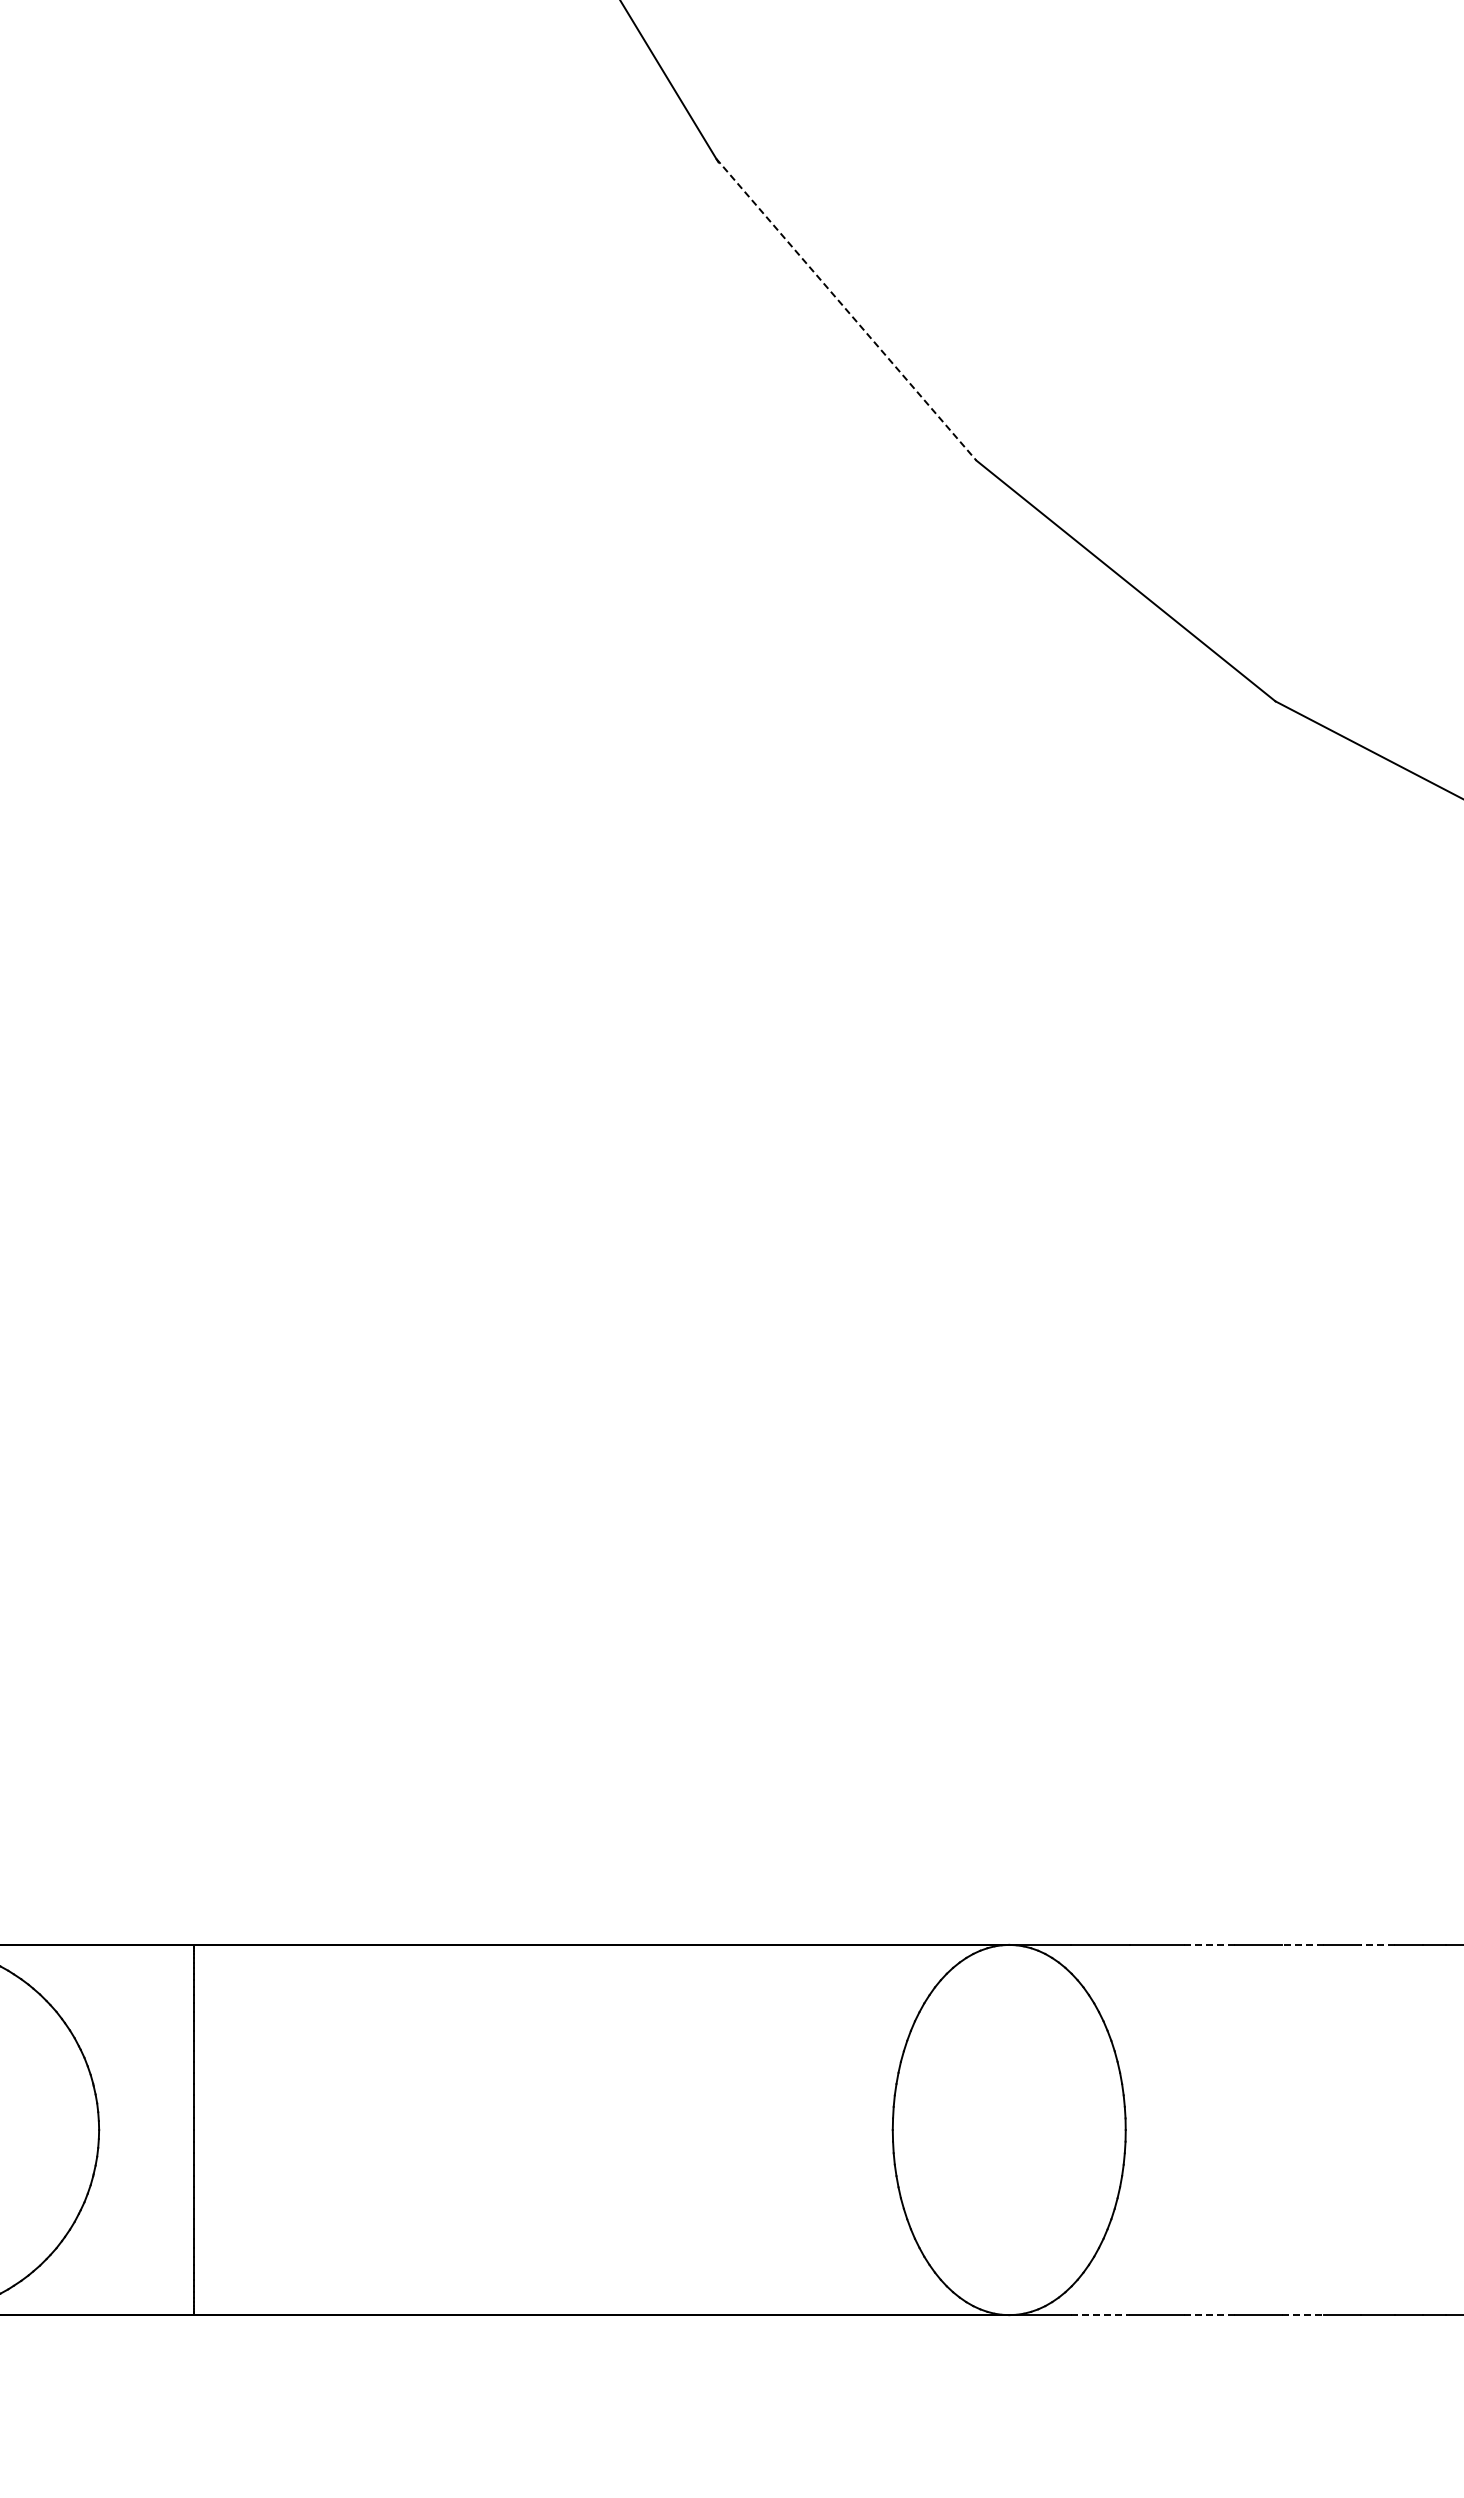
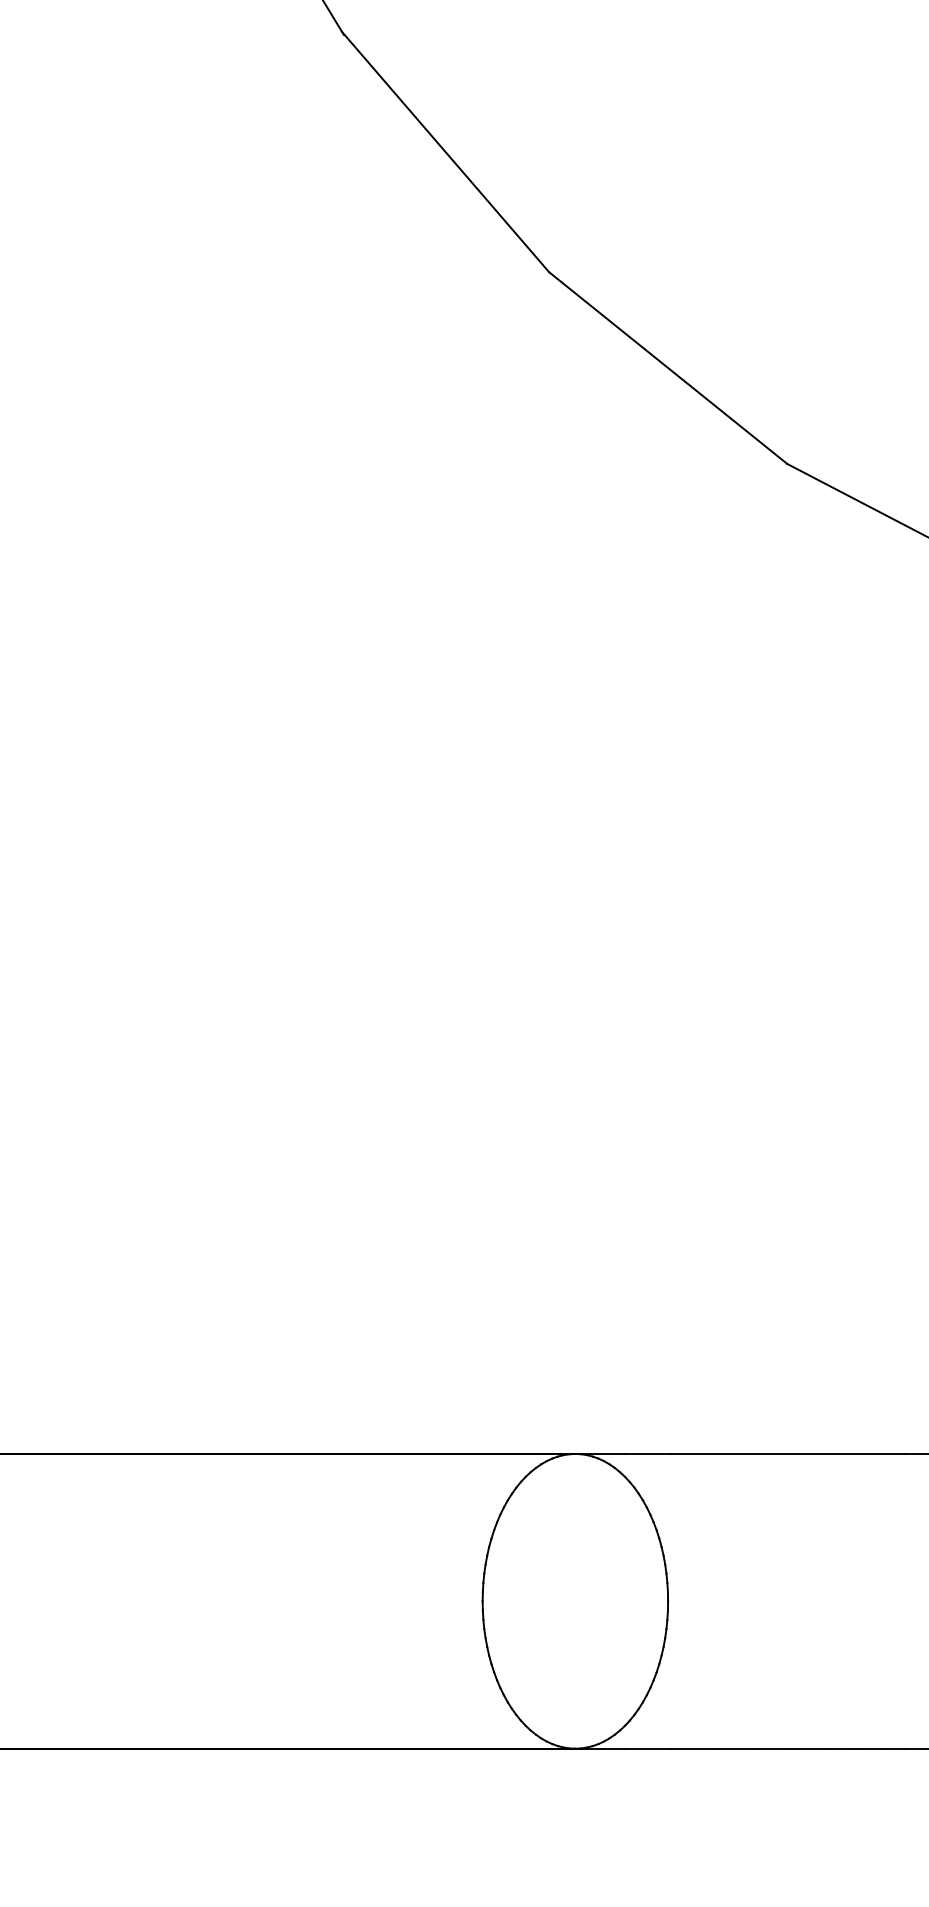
line: (846, 309) -> (445, 152), dashed -> solid
line: (1209, 1944) -> (734, 1453), dashed -> solid
line: (1302, 1944) -> (808, 1453), dashed -> solid
line: (1378, 1944) -> (869, 1453), dashed -> solid
line: (1100, 2315) -> (648, 1748), dashed -> solid
line: (1210, 2315) -> (735, 1748), dashed -> solid
line: (1303, 2315) -> (809, 1748), dashed -> solid

